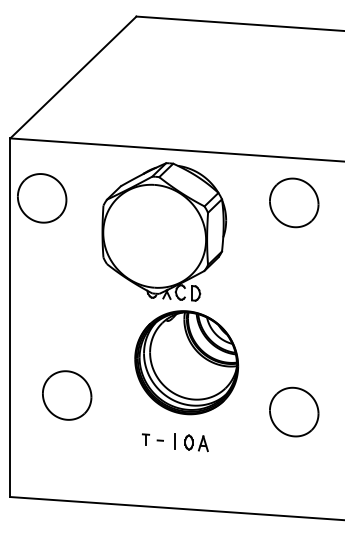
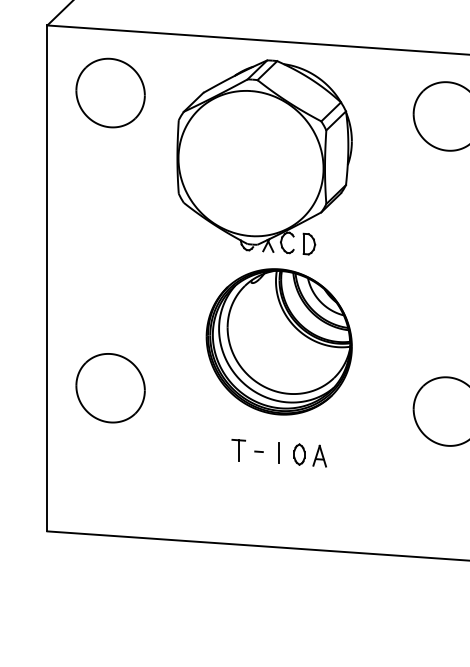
part: (42, 198) -> (111, 93), moved
part: (186, 362) -> (278, 341), moved
part: (67, 395) -> (111, 388), moved
part: (145, 439) -> (238, 450), size x1.43

